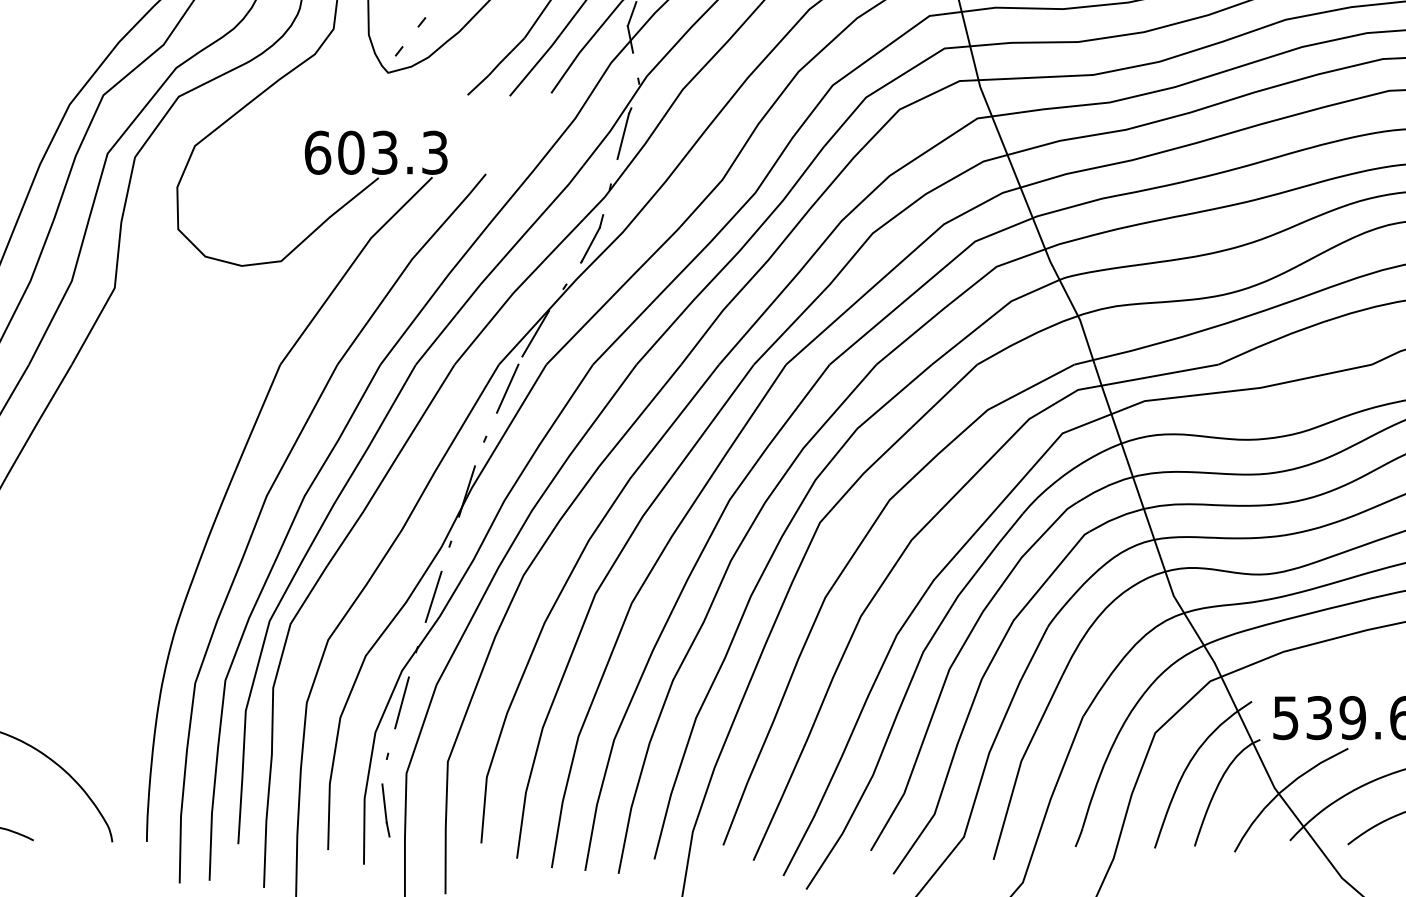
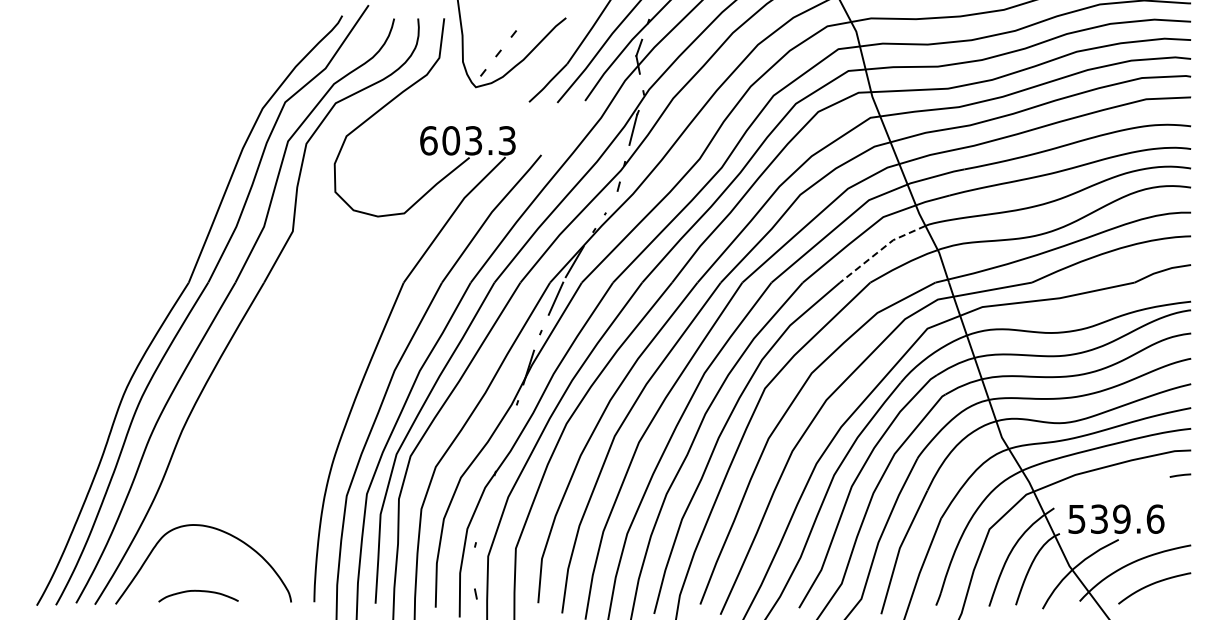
line: (590, 243) -> (611, 201), removed
line: (992, 316) -> (880, 250), solid -> dashed
line: (433, 595) -> (506, 437), removed
line: (400, 703) -> (484, 509), removed
line: (384, 803) -> (473, 576), removed

